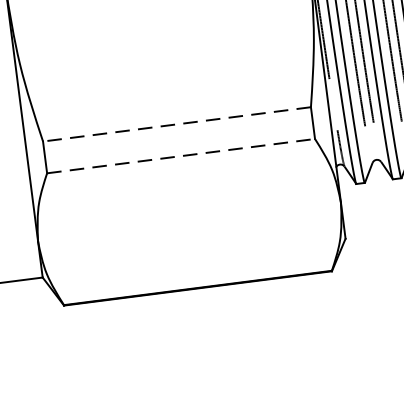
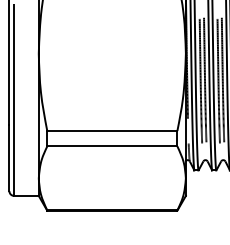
line: (175, 123) -> (111, 130), dashed -> solid
line: (181, 156) -> (112, 146), dashed -> solid

